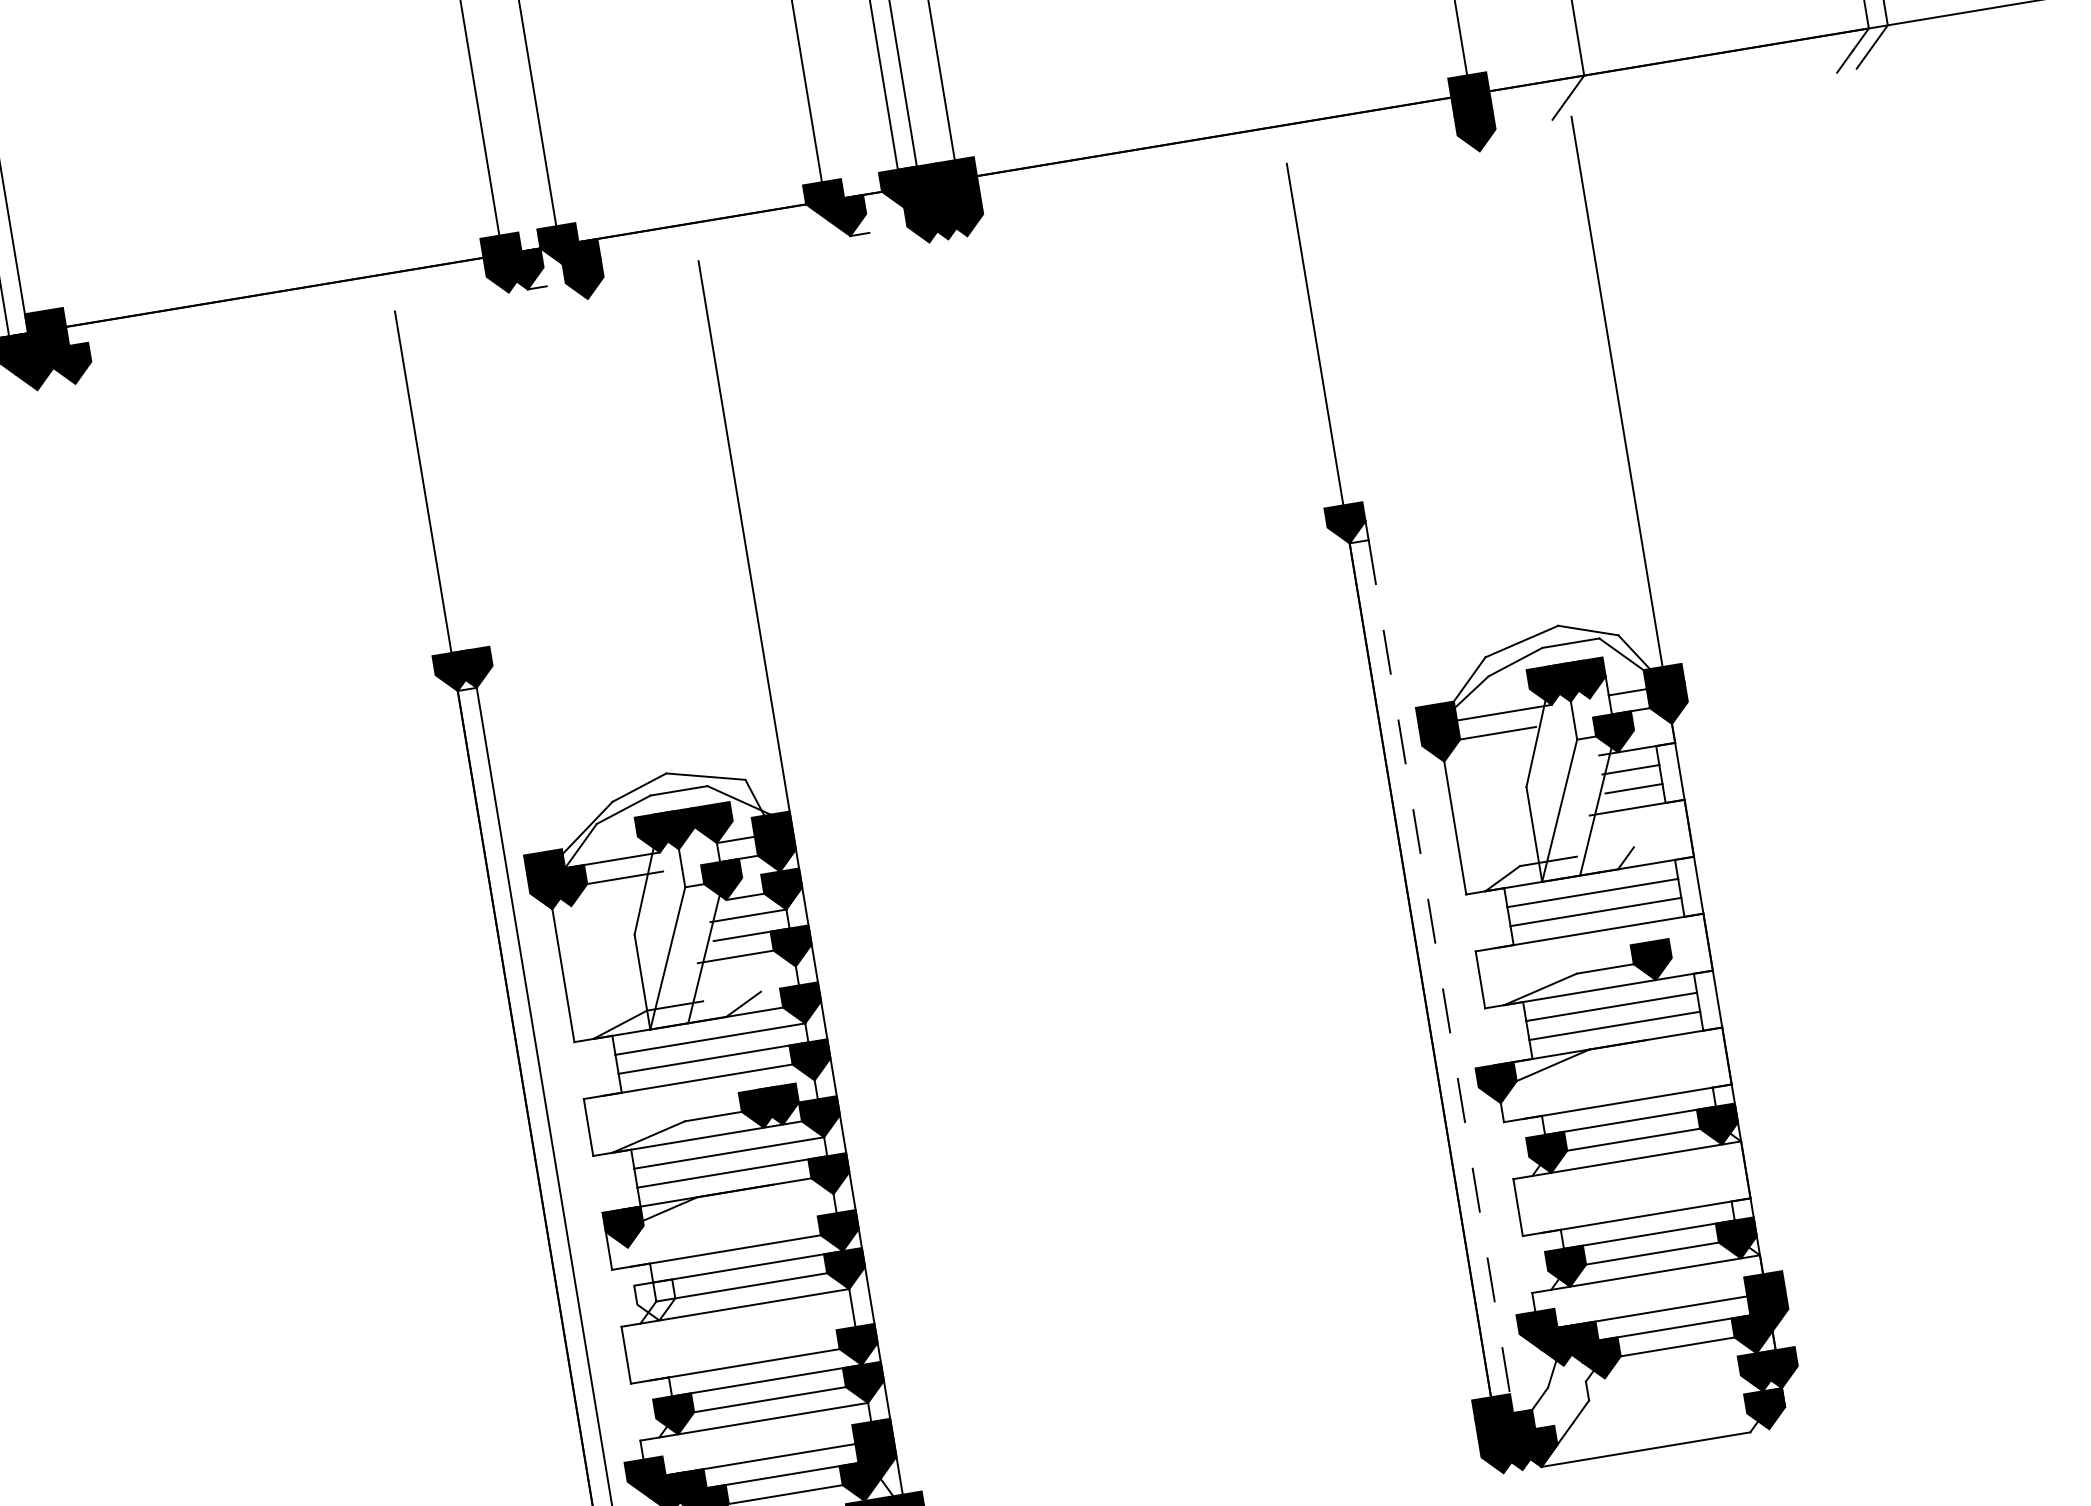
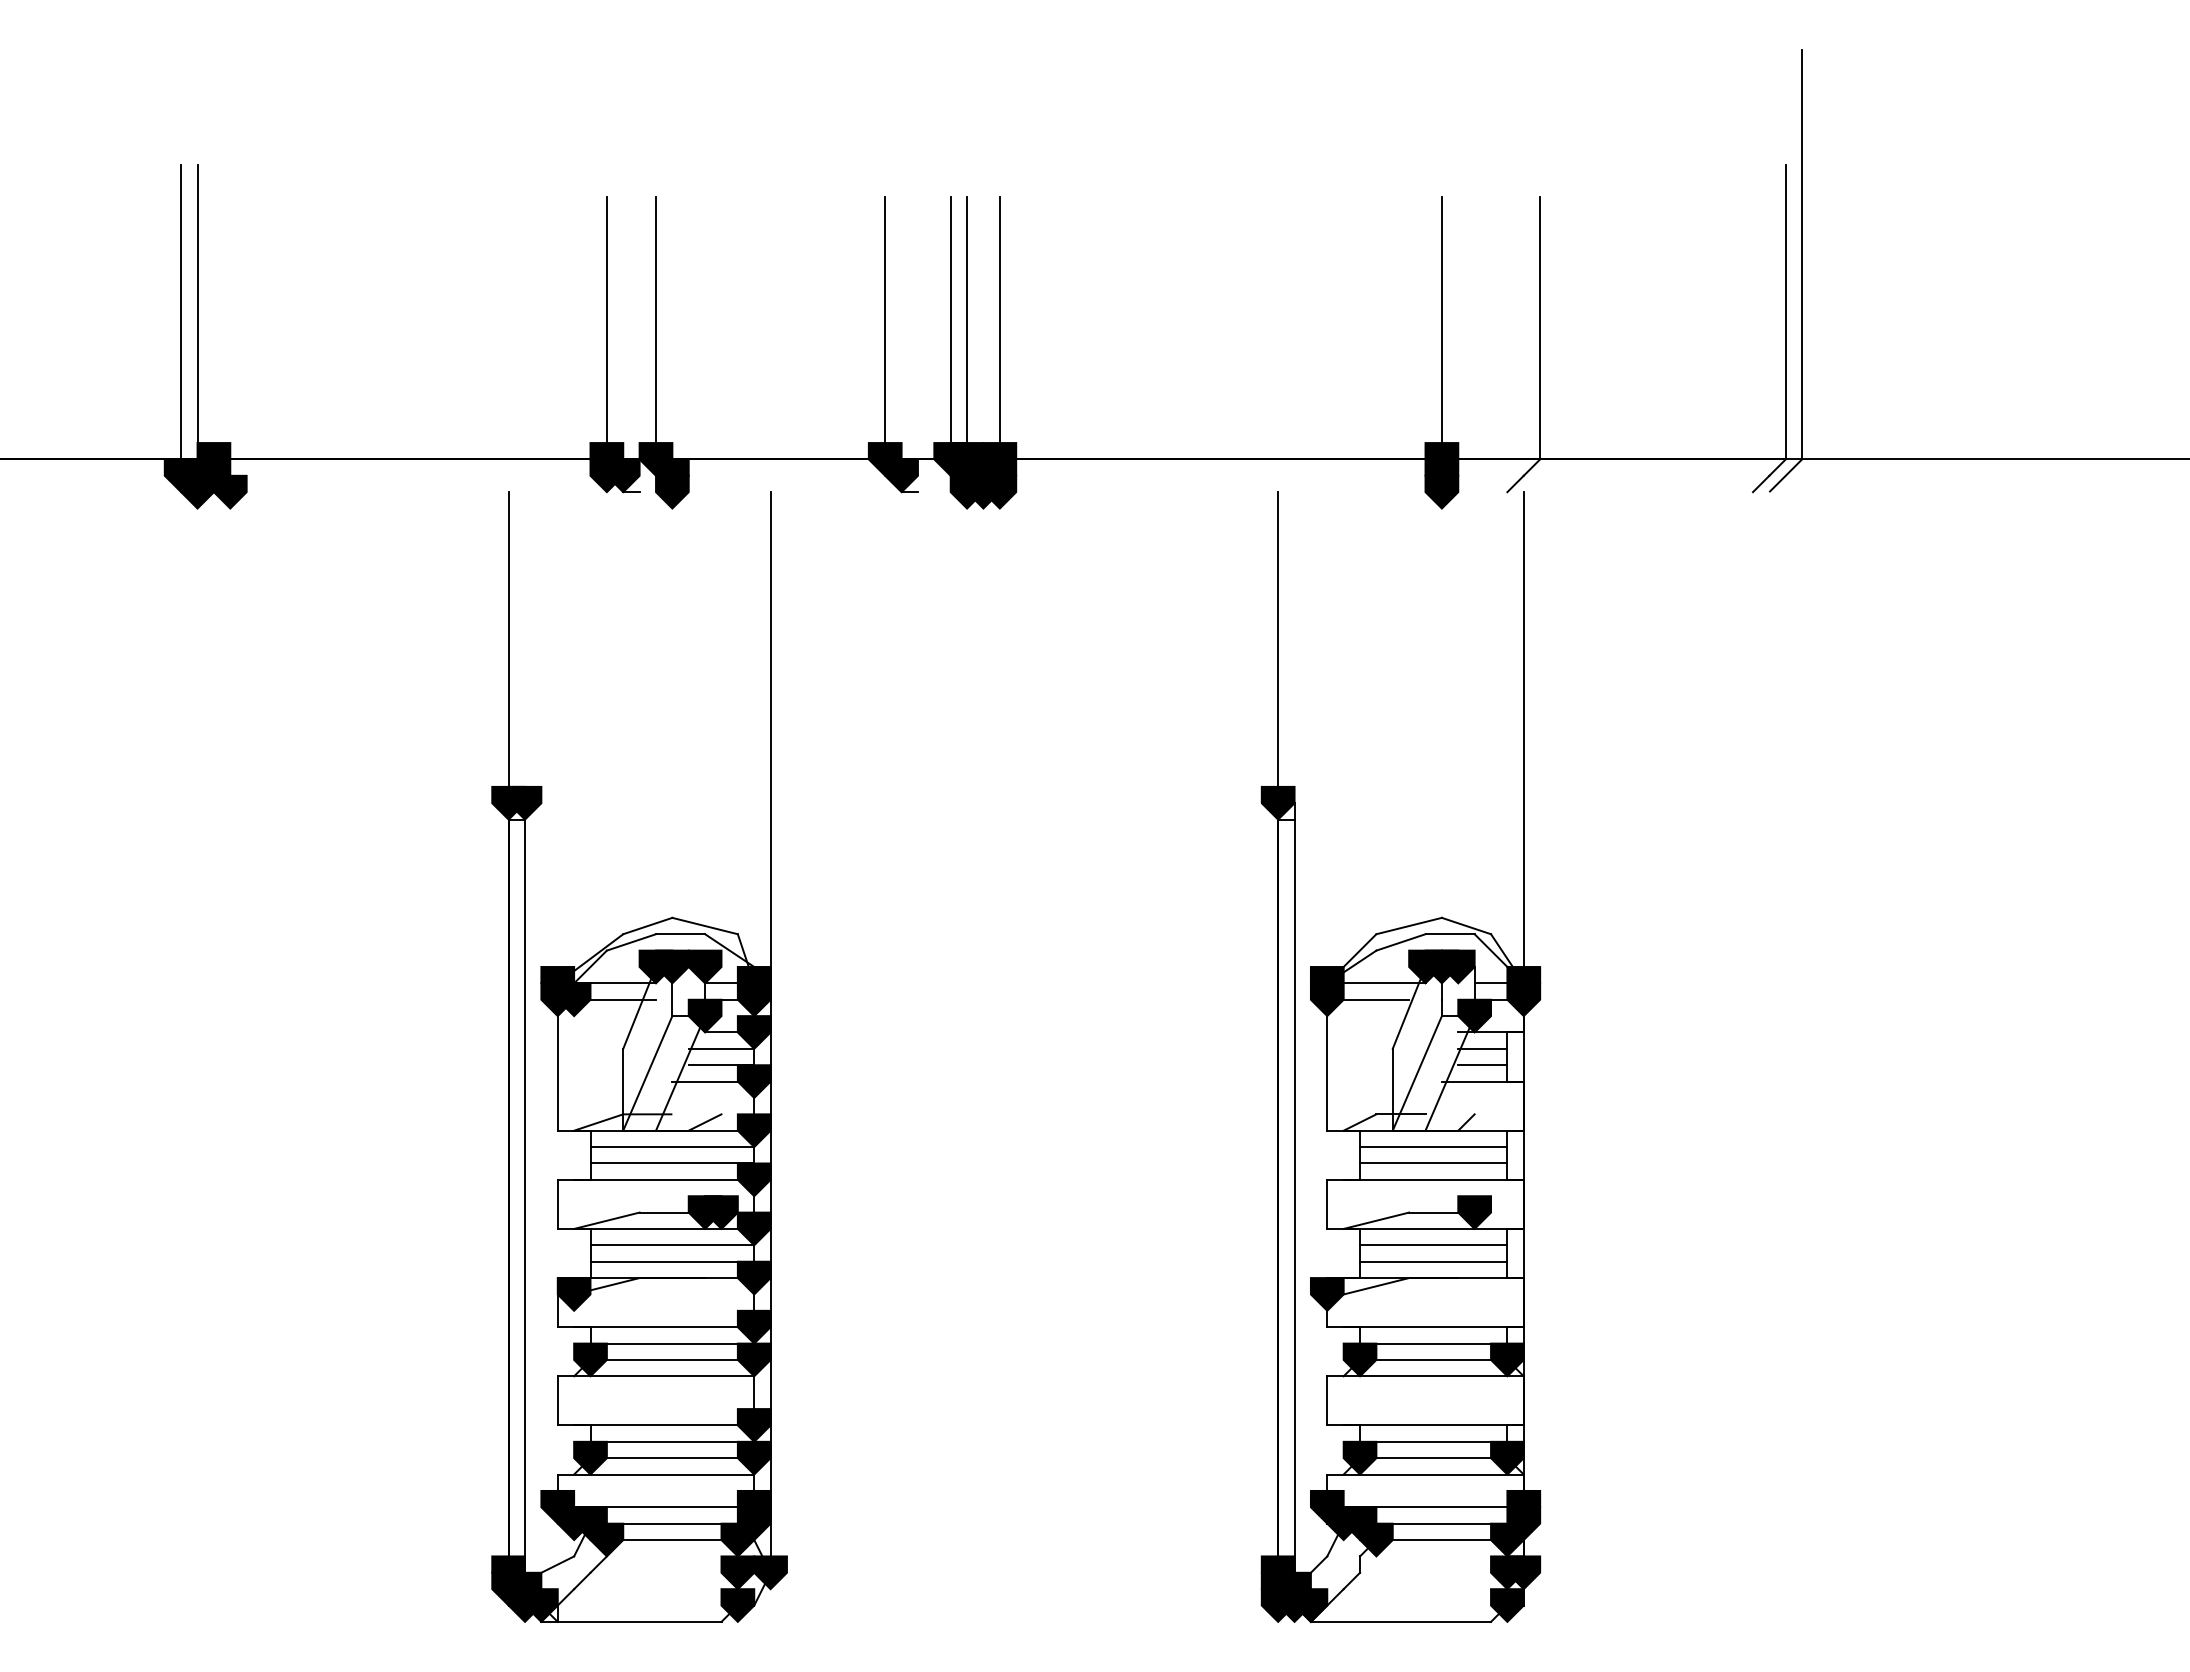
line: (1442, 986) -> (1294, 1204), dashed -> solid
fill: (656, 1301) -> (590, 1359), added

